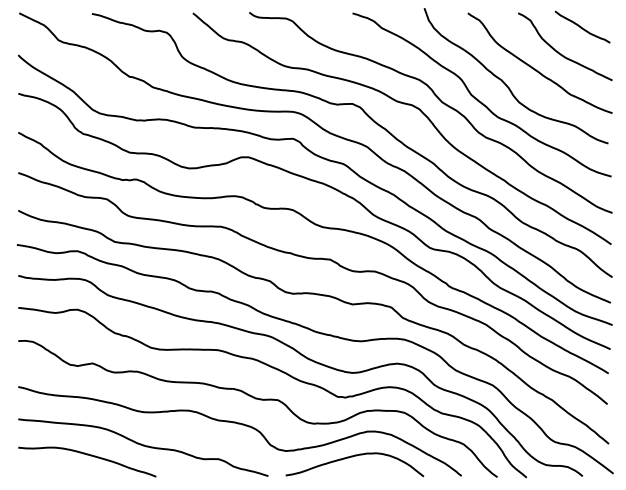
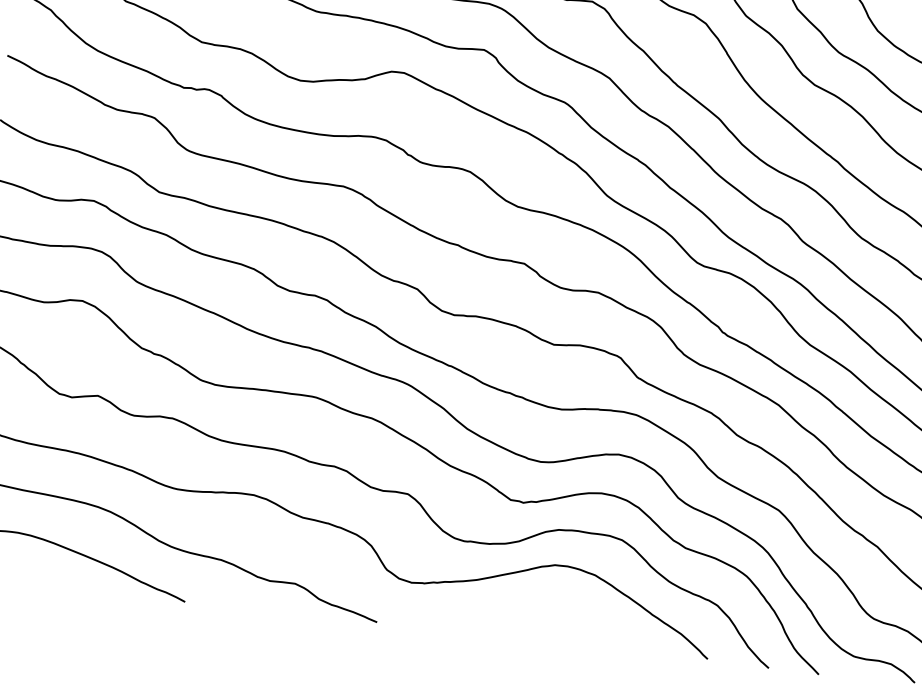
curve: (352, 457) -> (524, 606), removed

